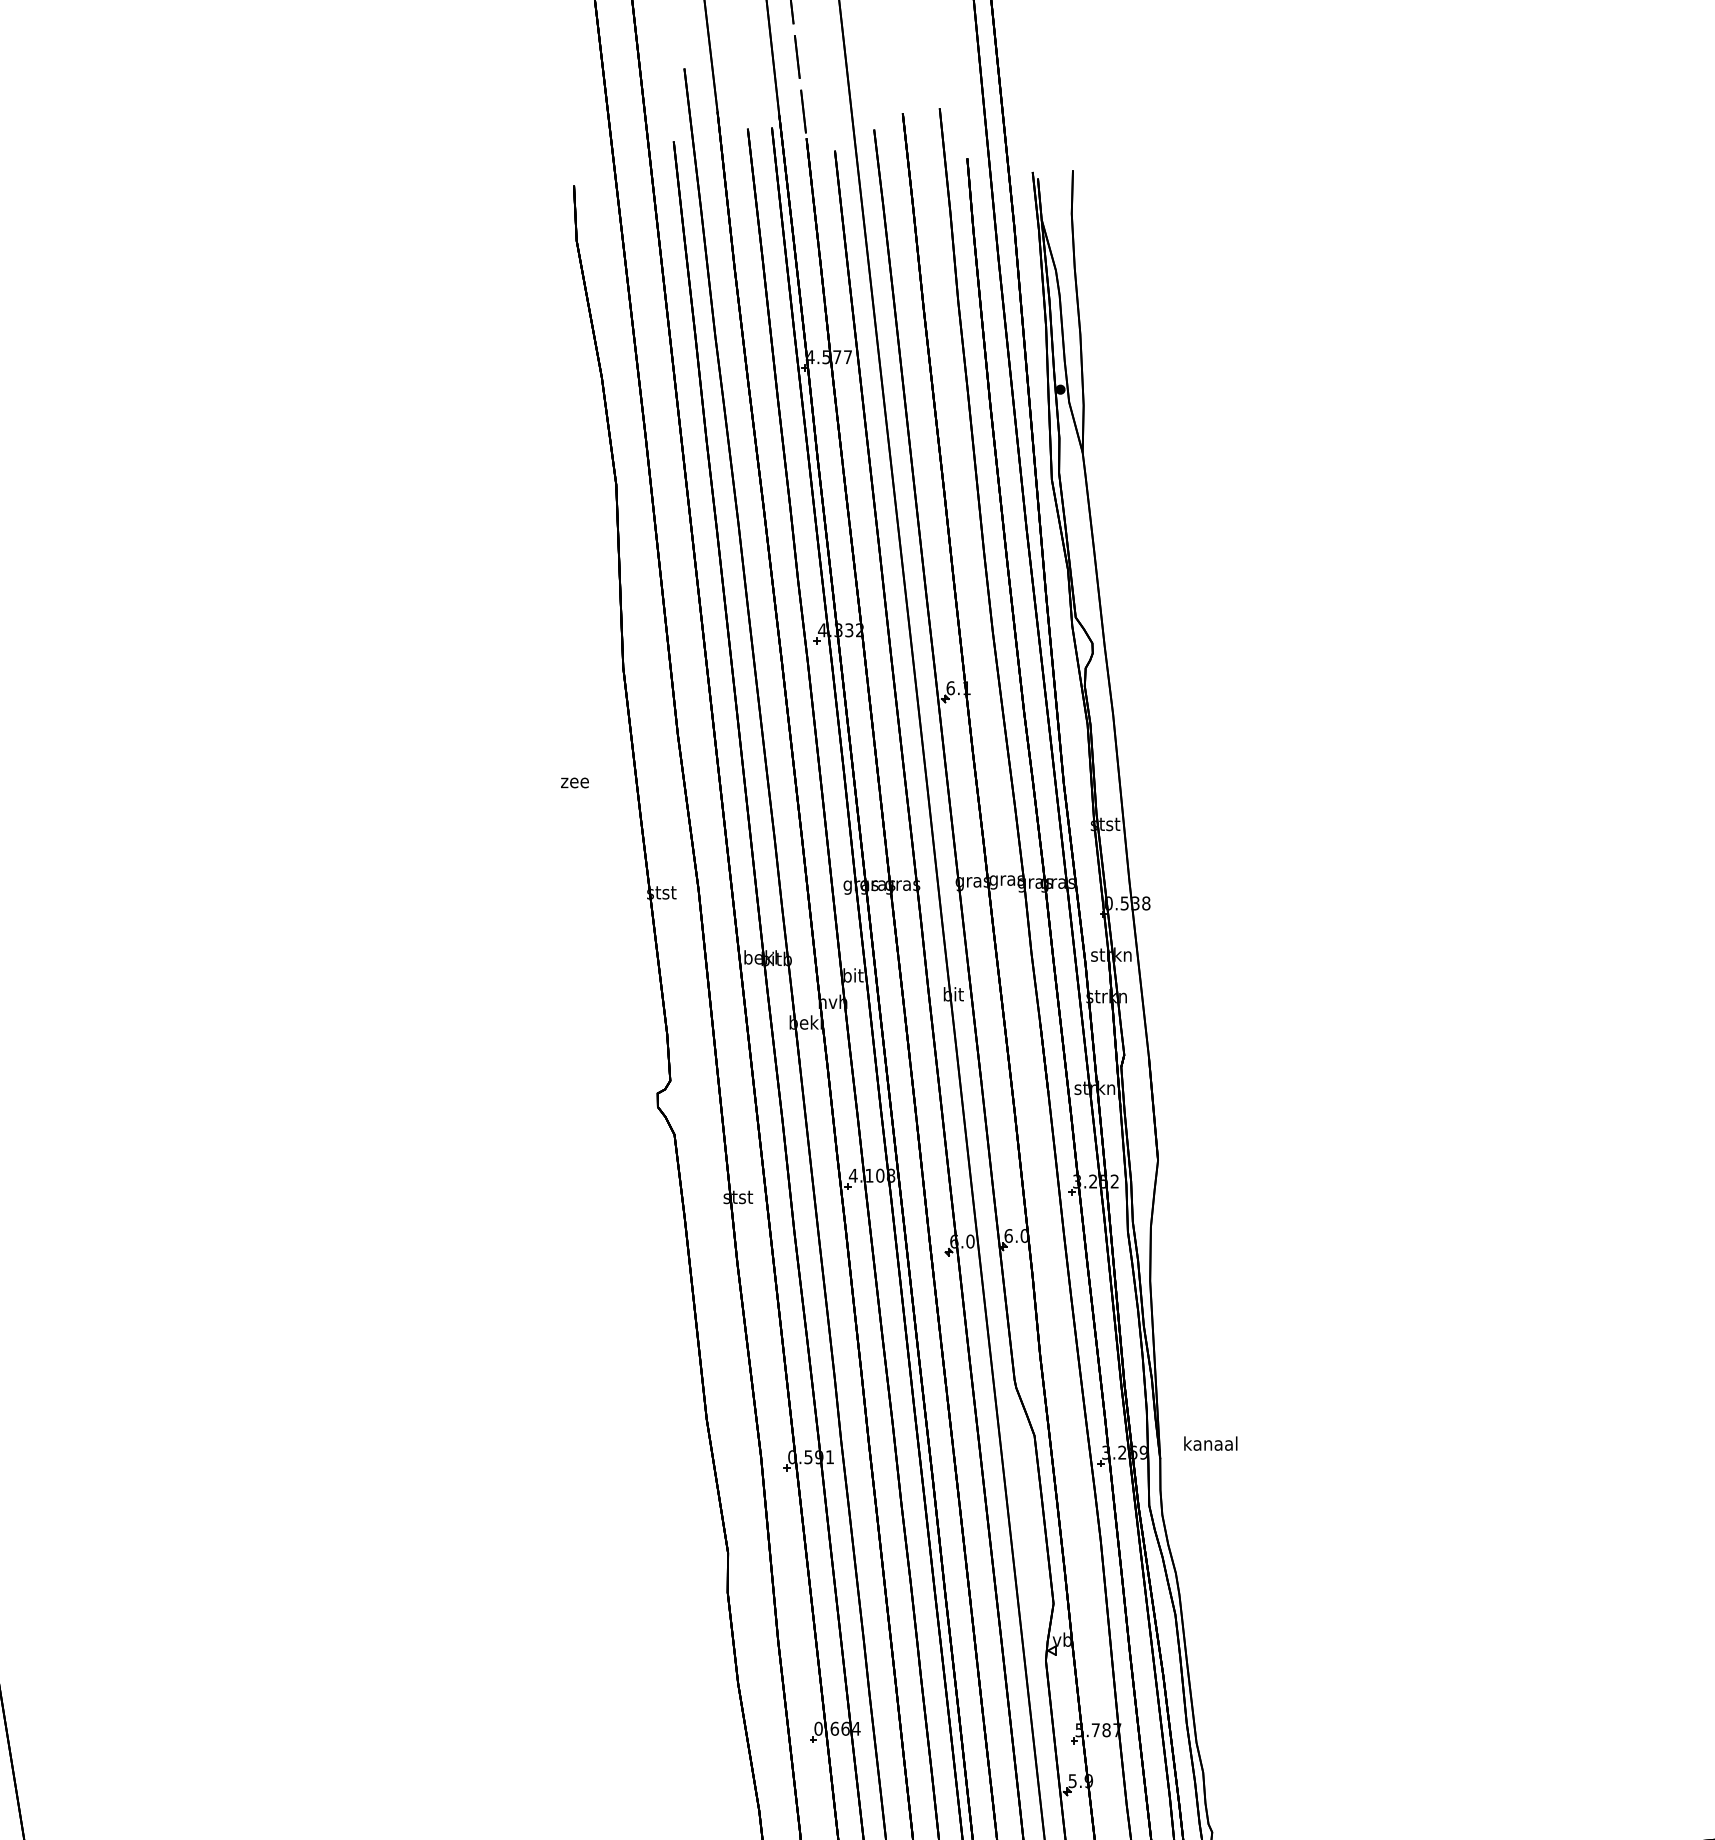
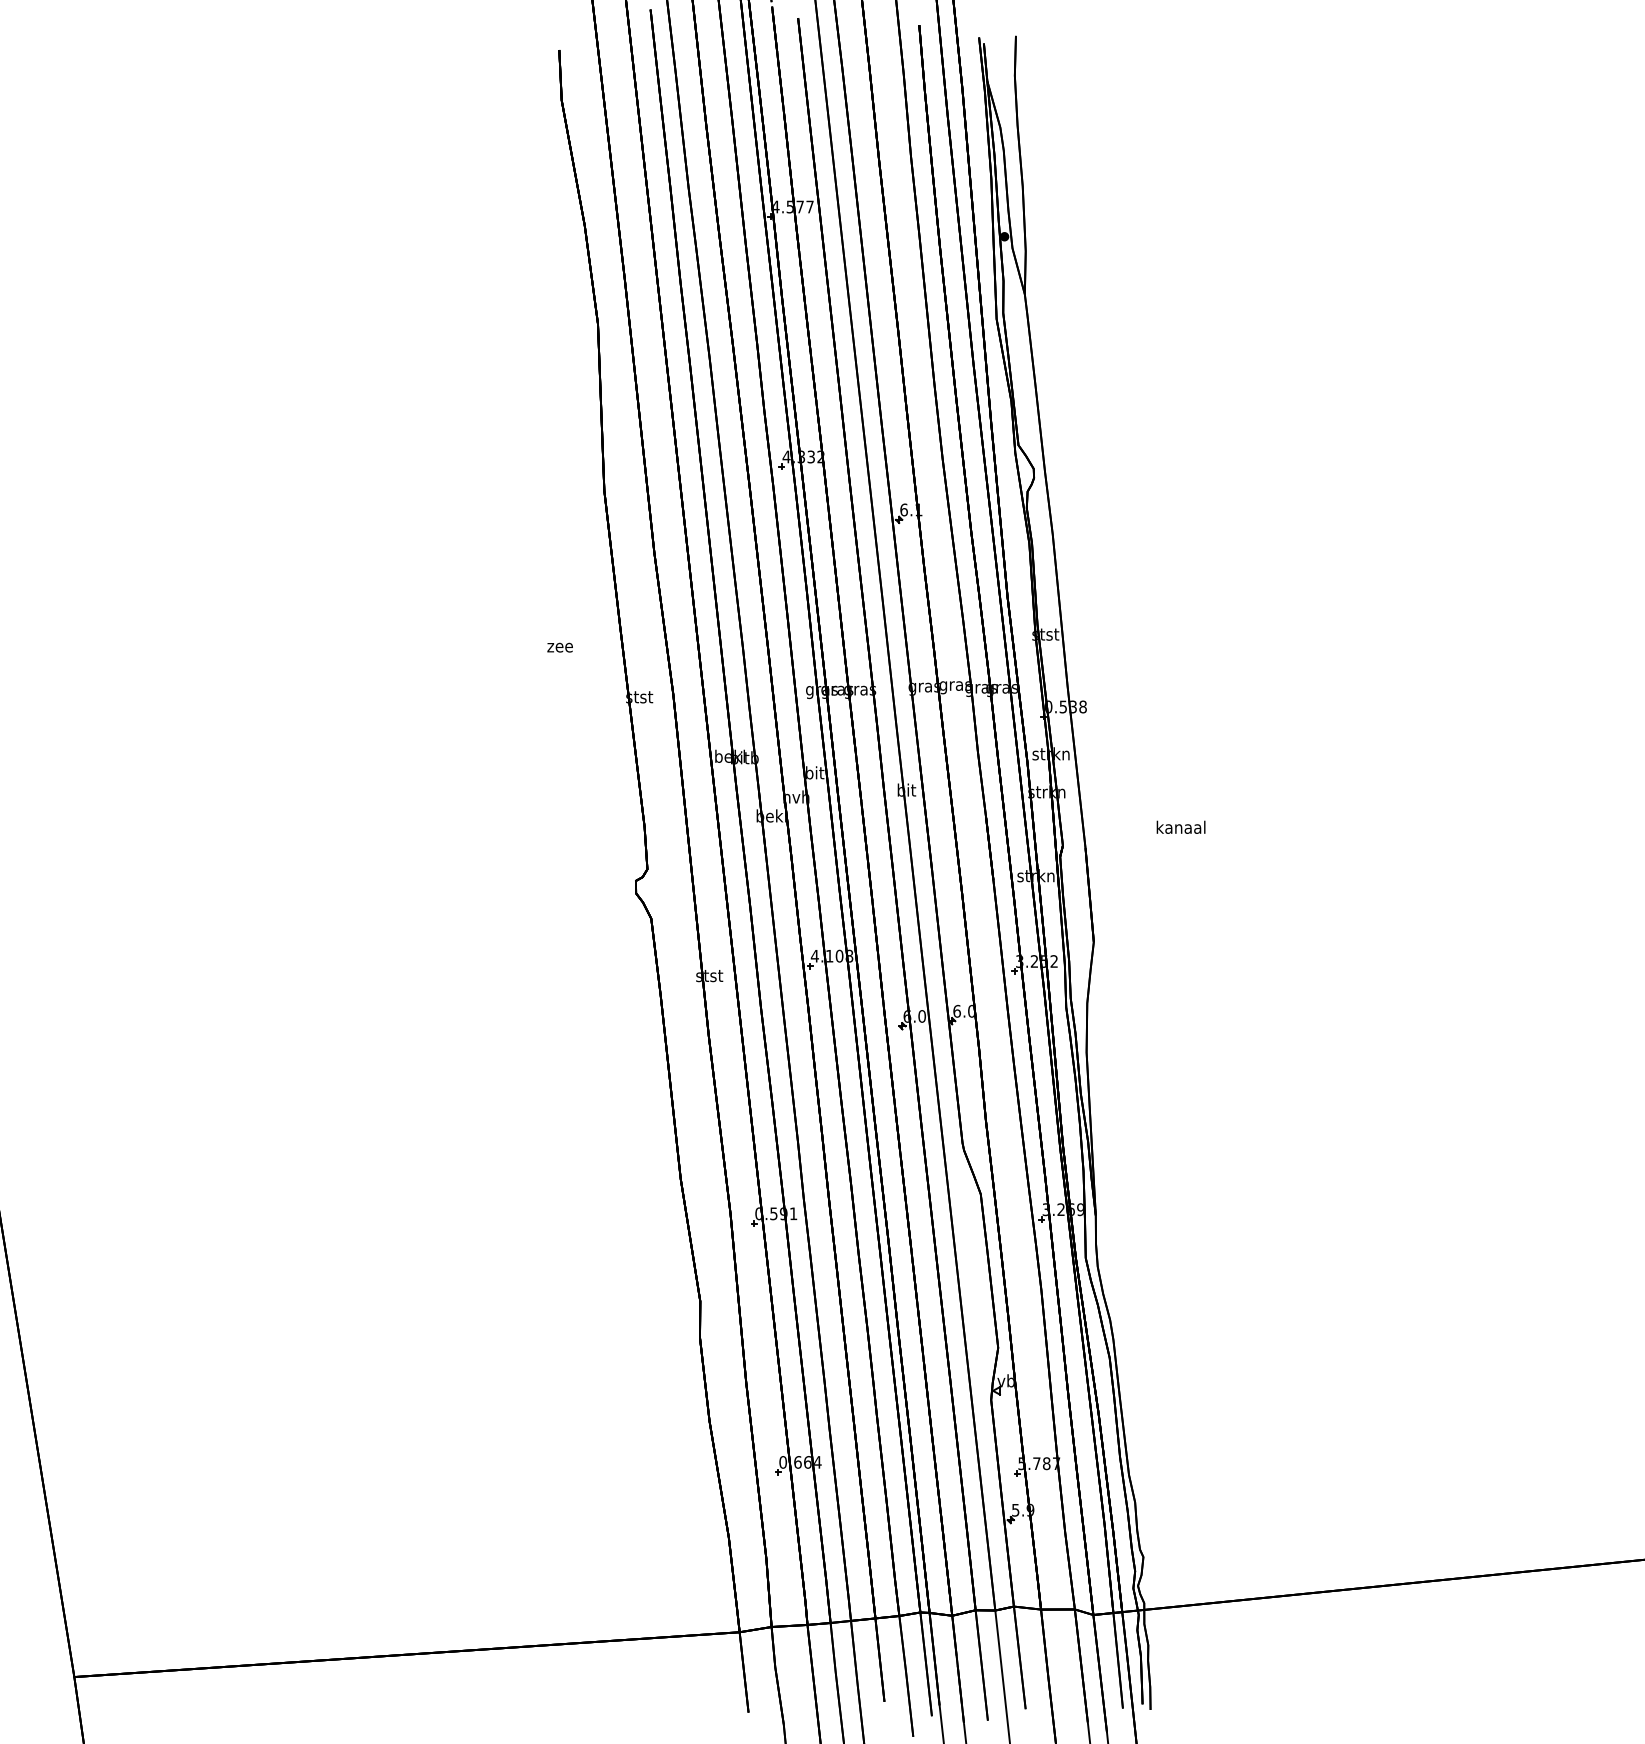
text: (574, 782) -> (559, 647), moved
text: (1210, 1442) -> (1180, 826), moved

